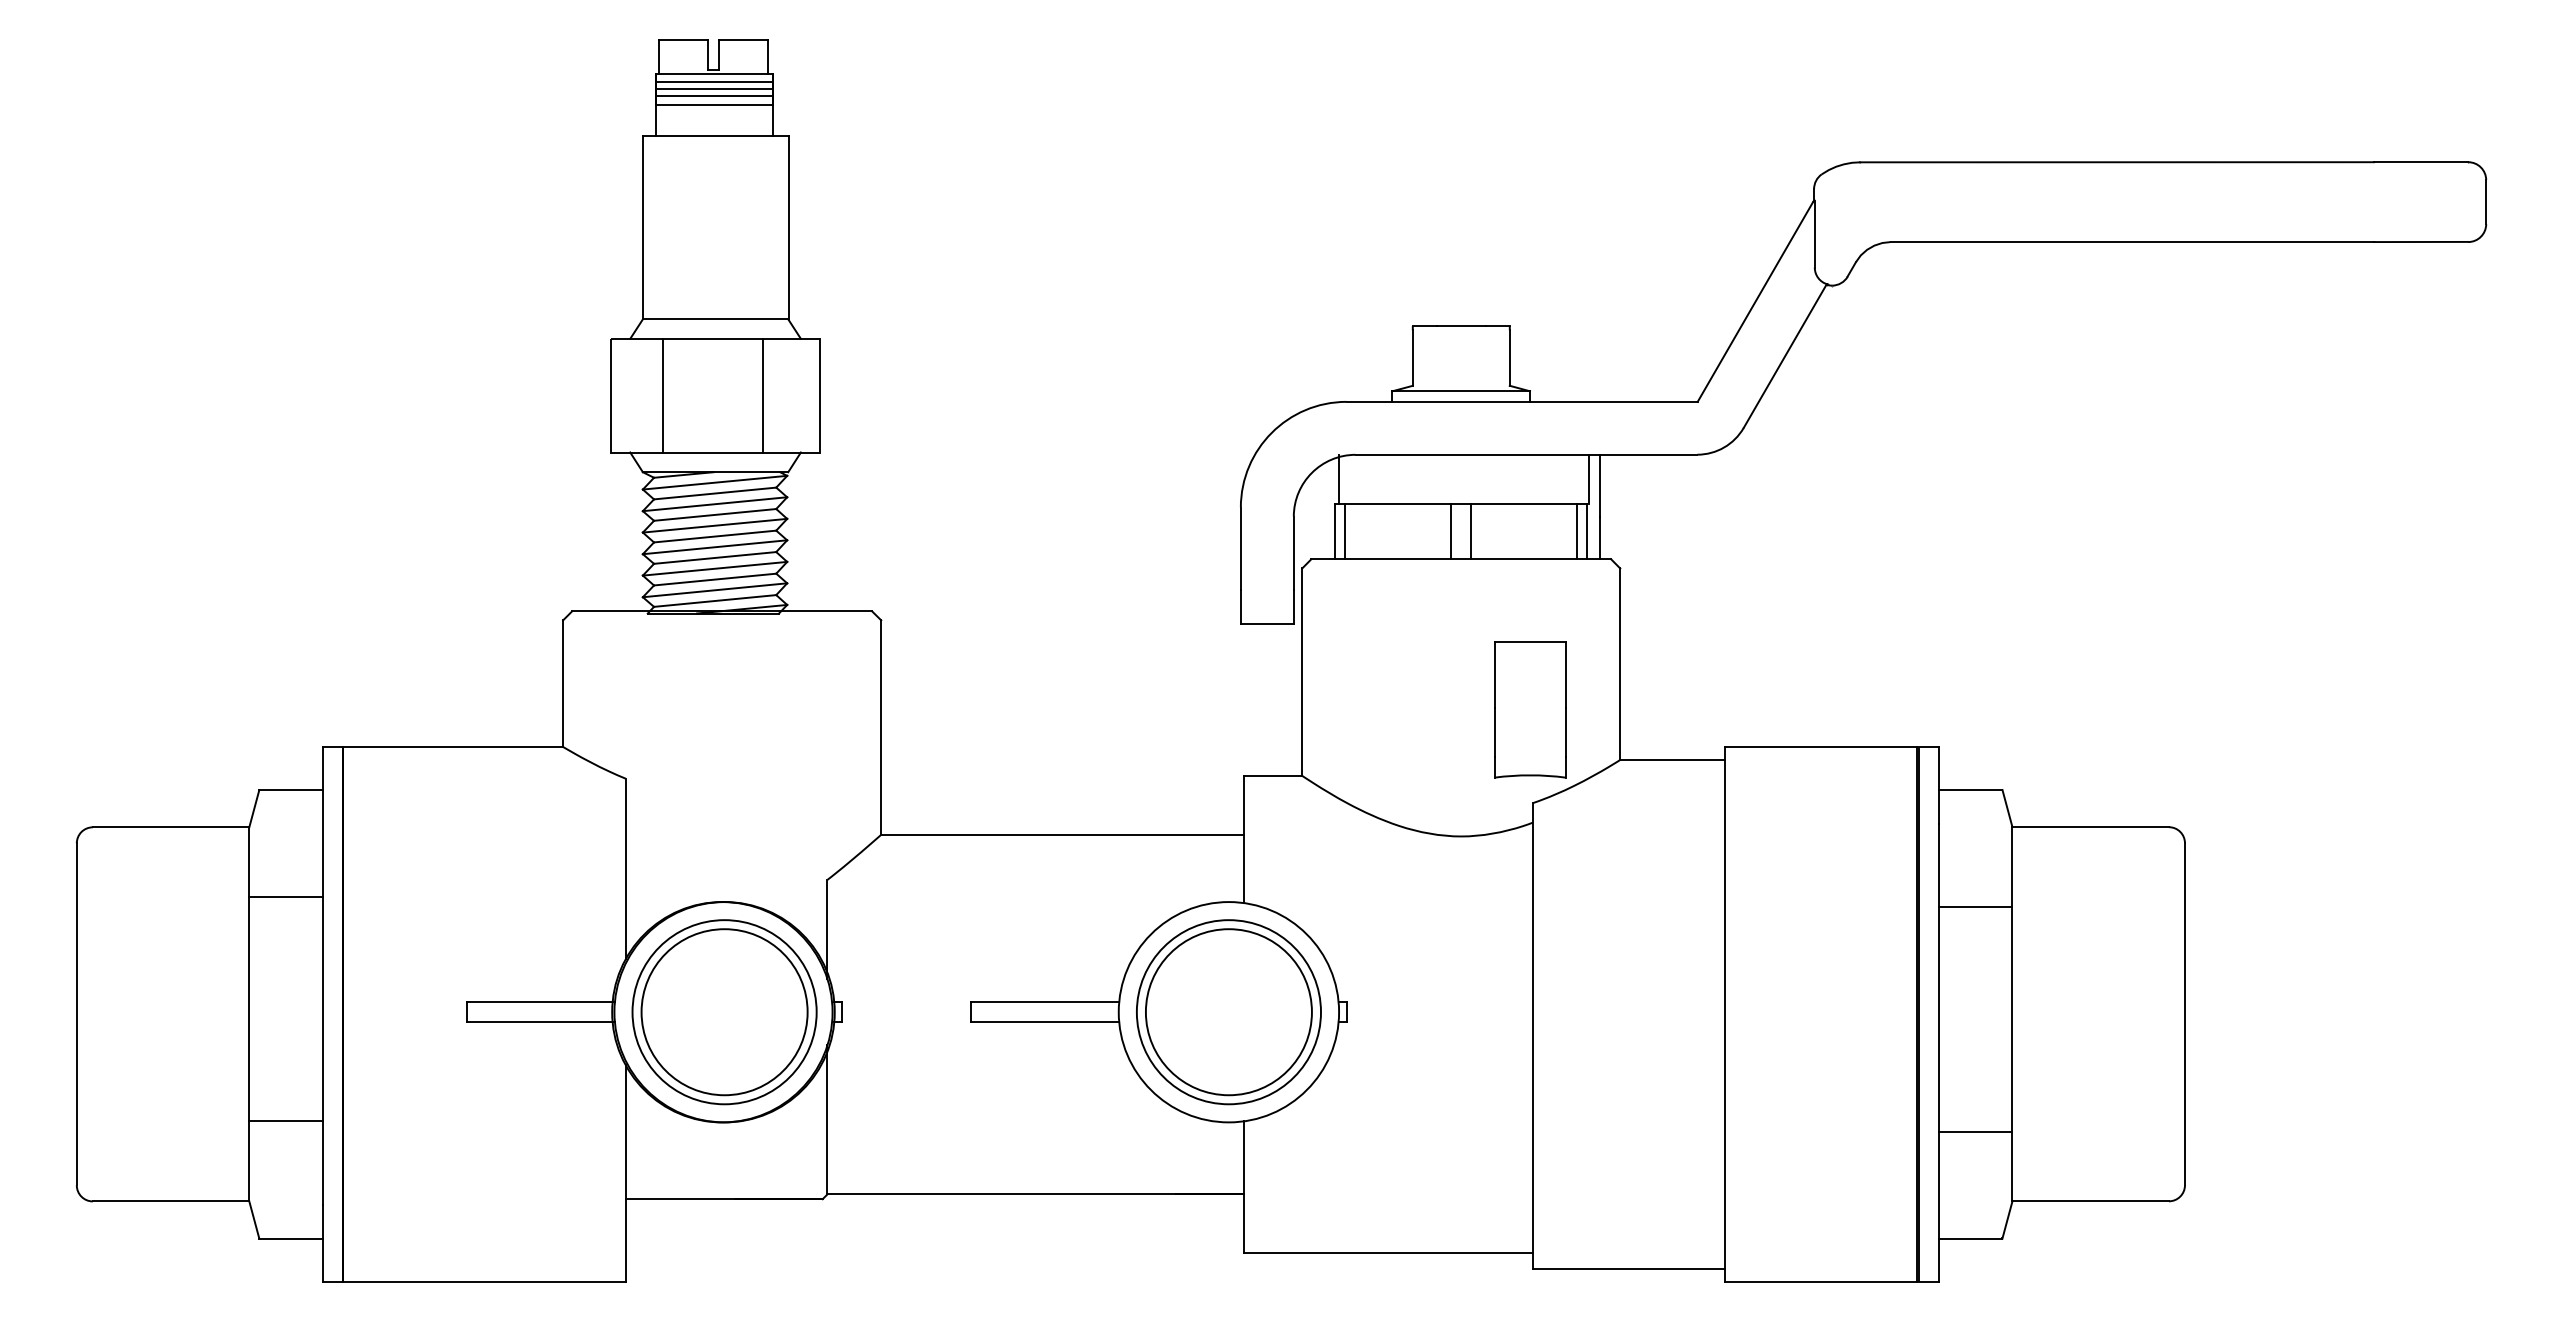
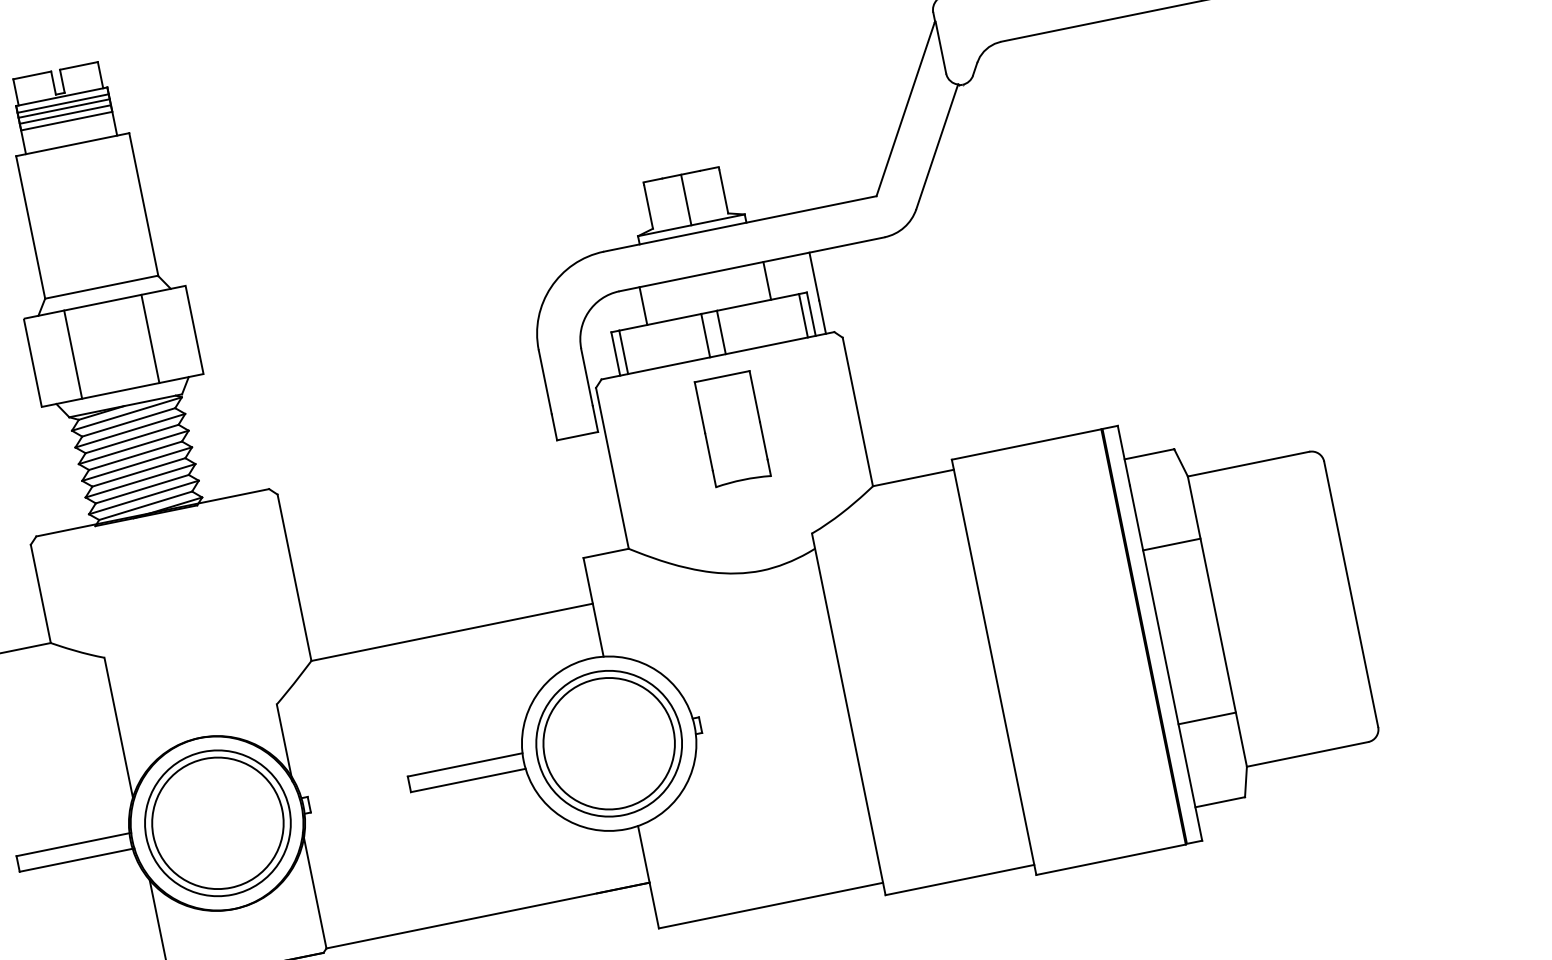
line: (1461, 358) -> (686, 199), added
line: (1338, 478) -> (643, 305), moved
line: (1589, 478) -> (767, 280), moved
part: (1530, 709) -> (733, 428), moved

